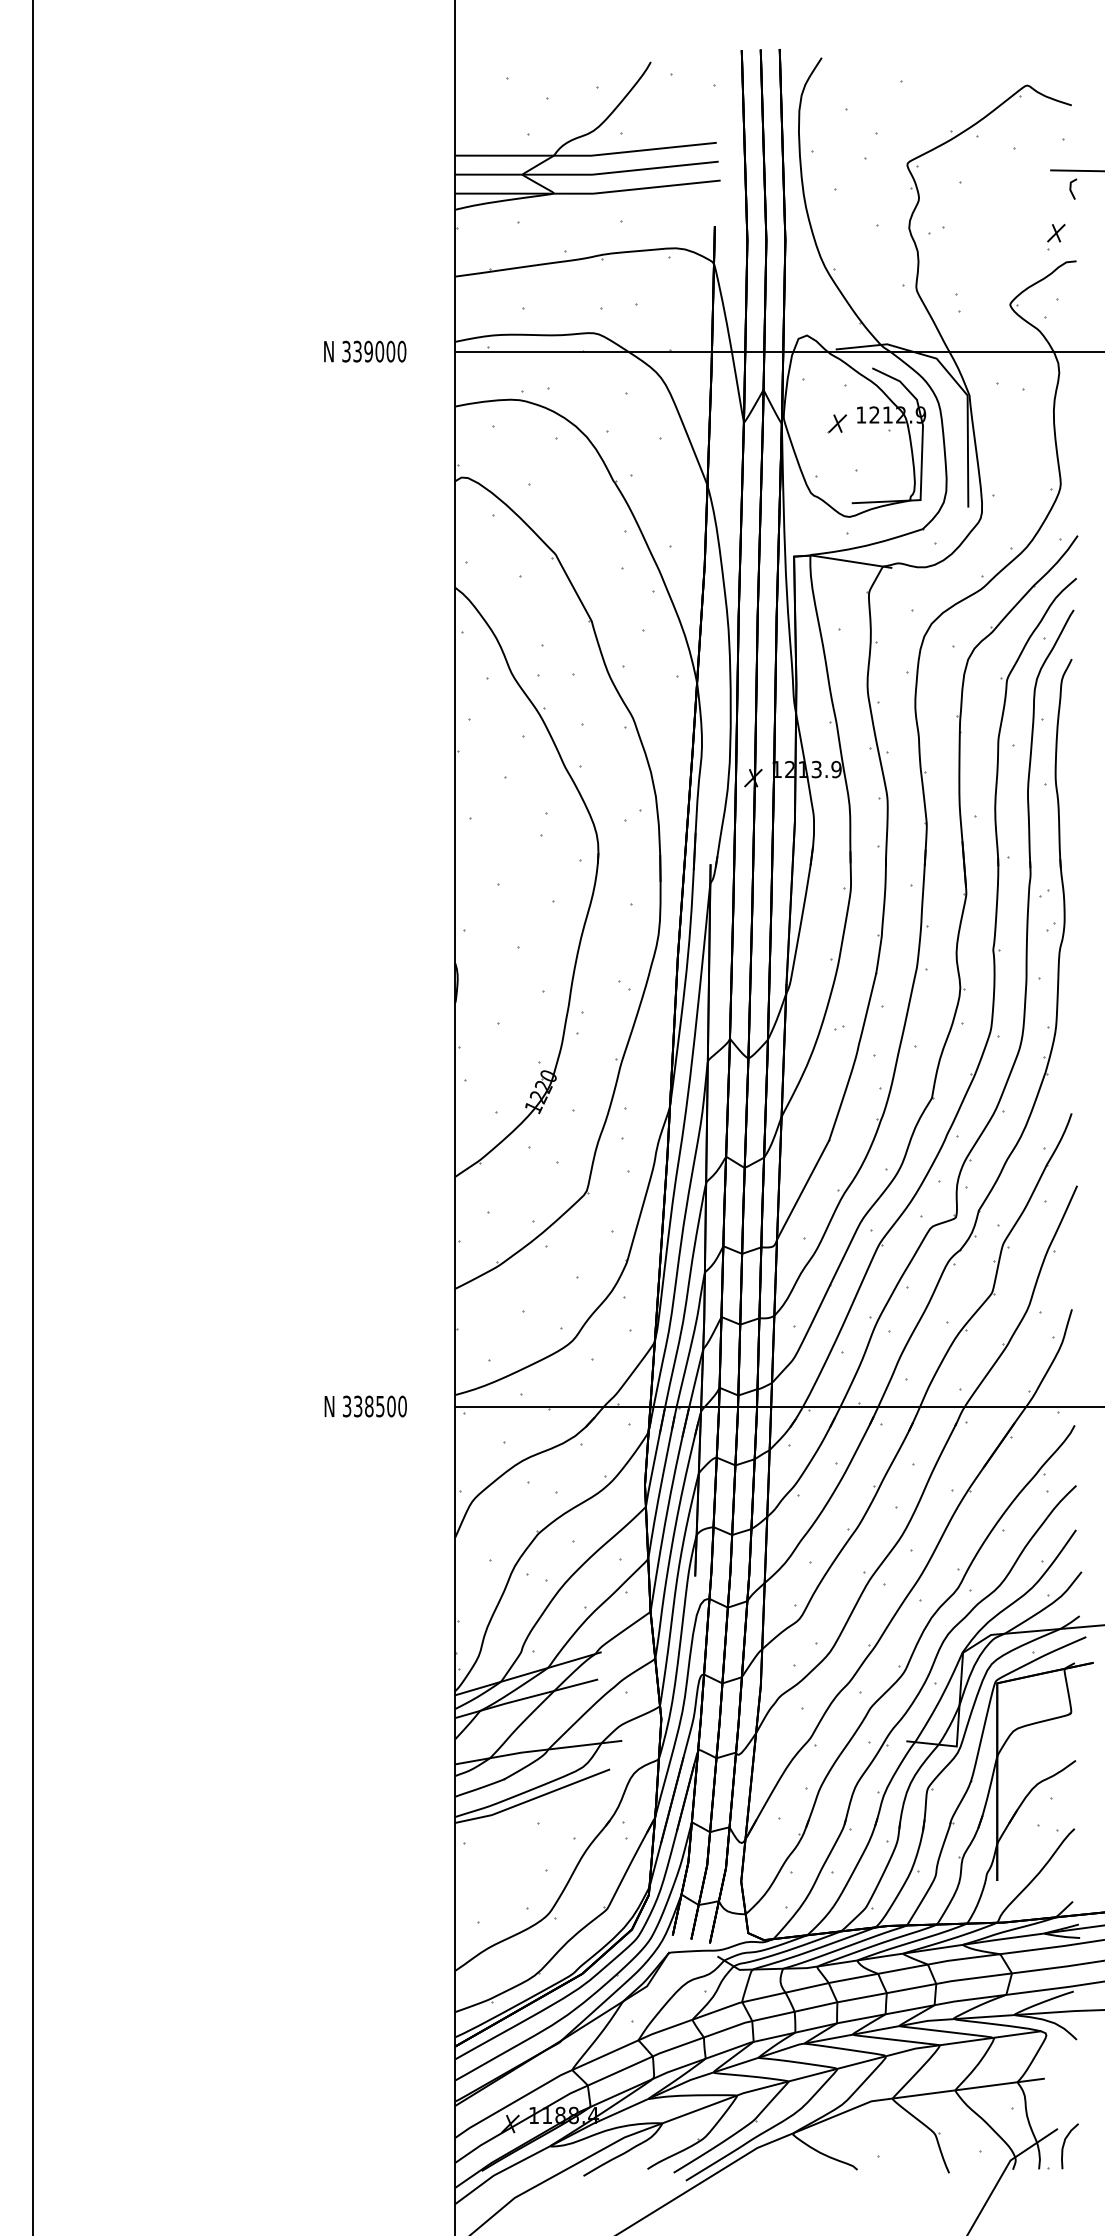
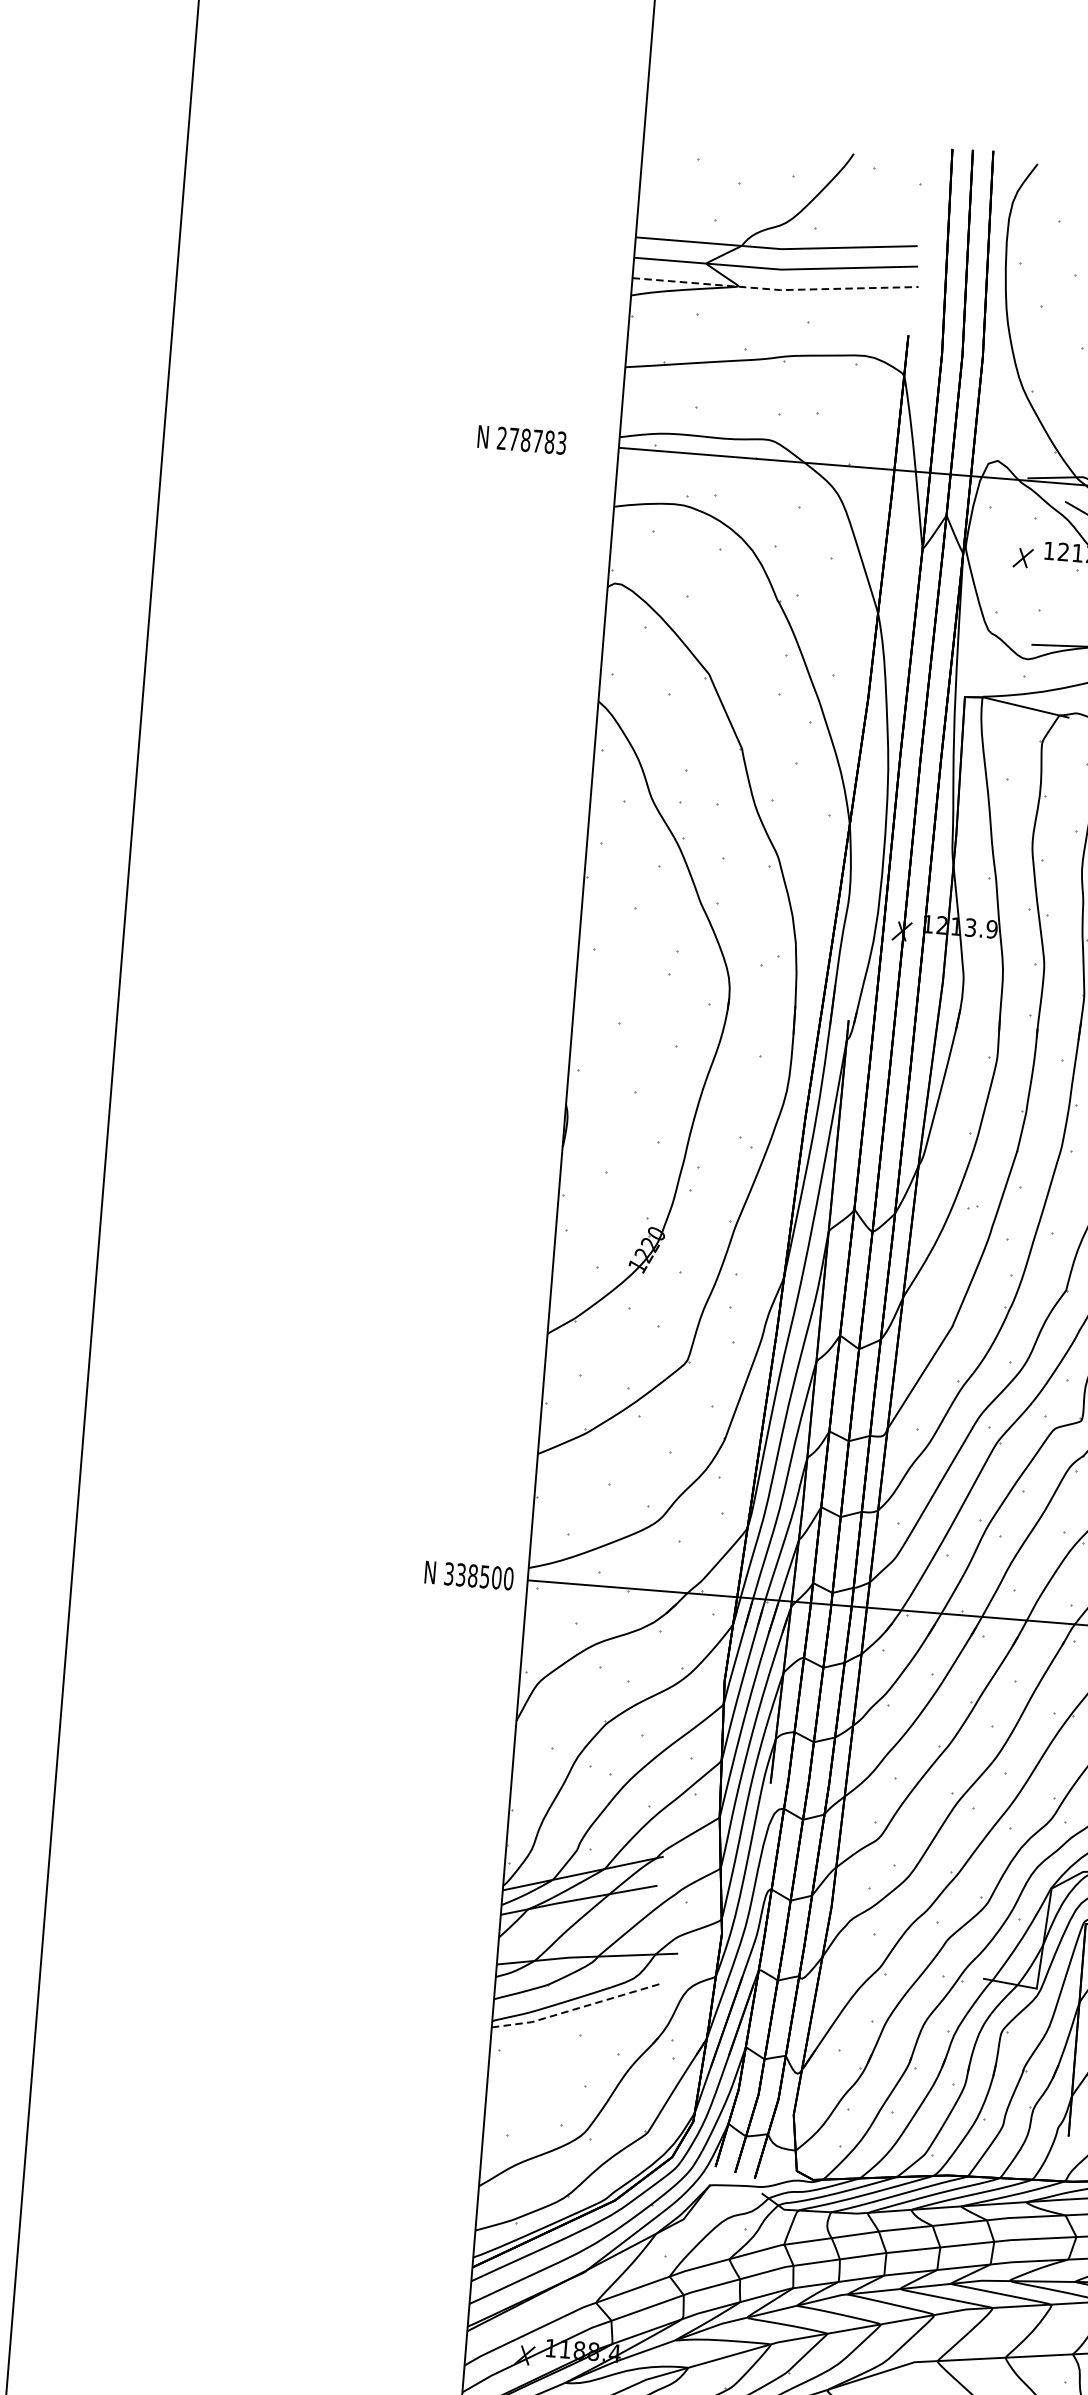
line: (589, 193) -> (776, 289), solid -> dashed
text: (374, 351) -> (532, 440), 339000 -> 278783
text: (365, 1406) -> (468, 1575), moved
line: (532, 1799) -> (576, 2008), solid -> dashed

